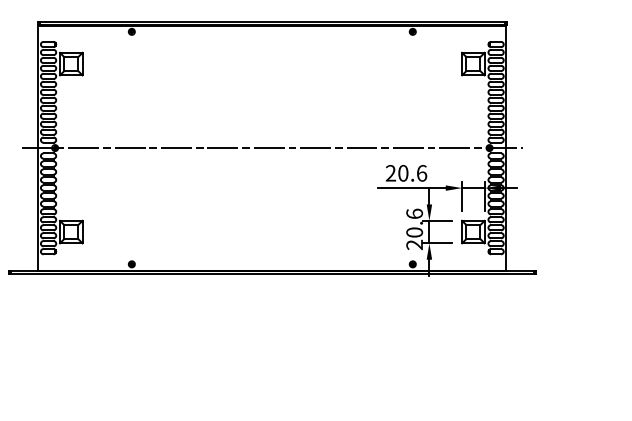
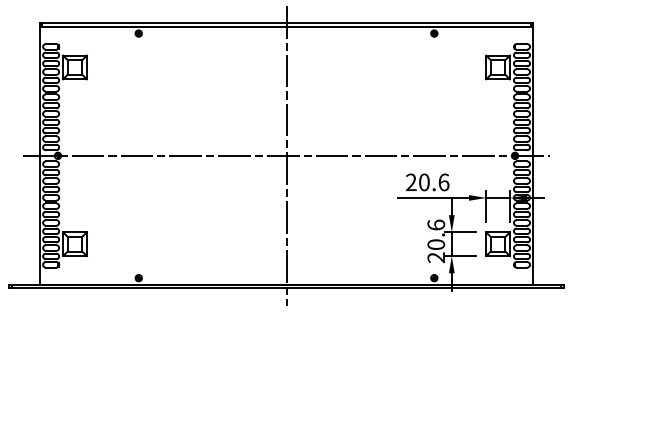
line: (272, 147) -> (286, 155), added

